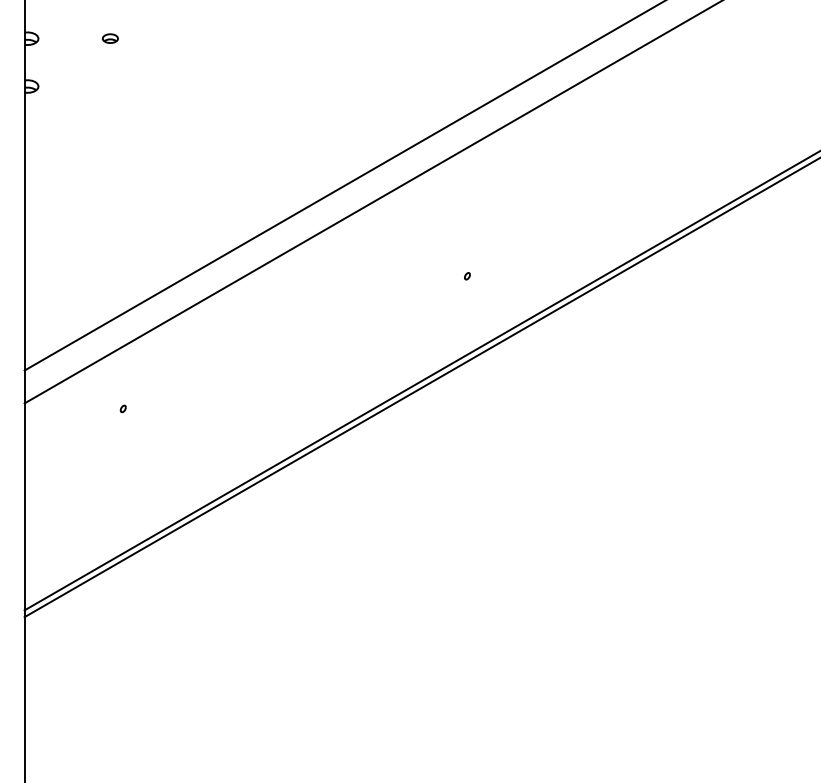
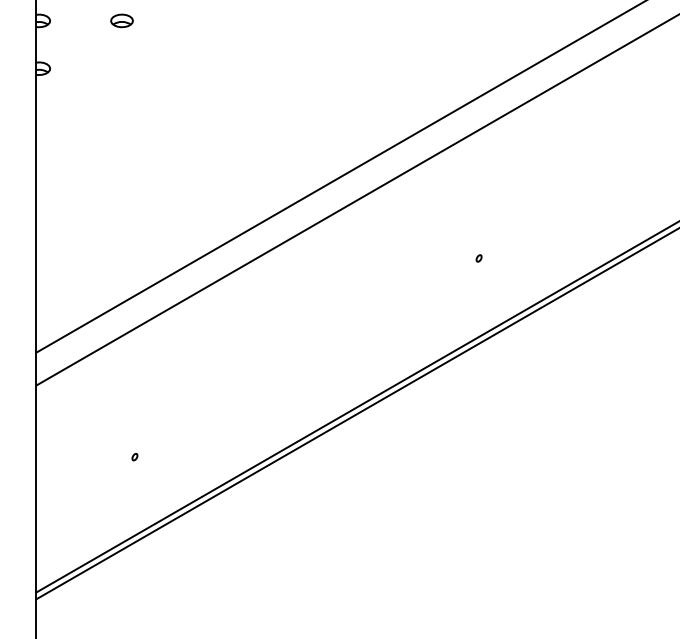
part: (110, 38) -> (122, 20), size x1.43
part: (122, 408) -> (134, 456), moved

